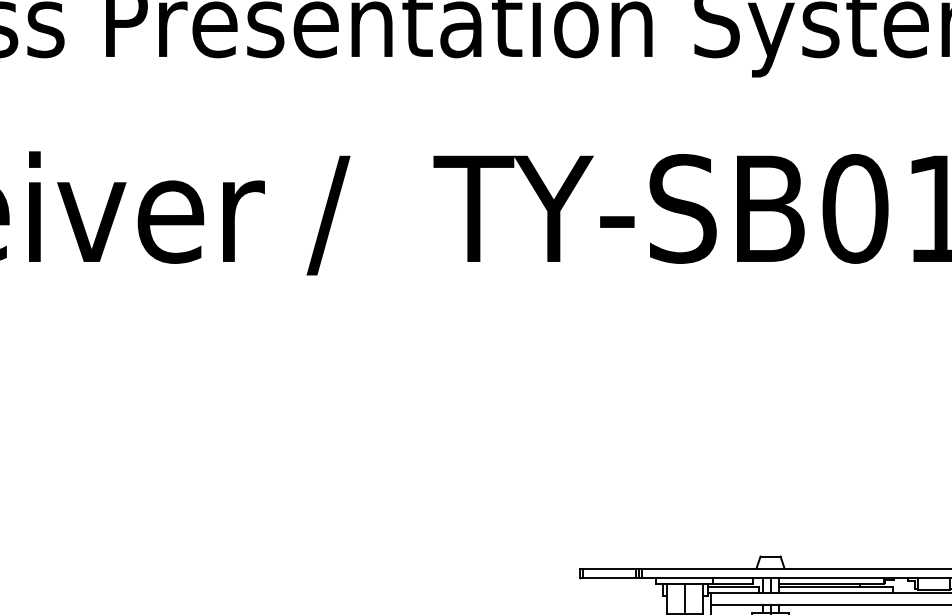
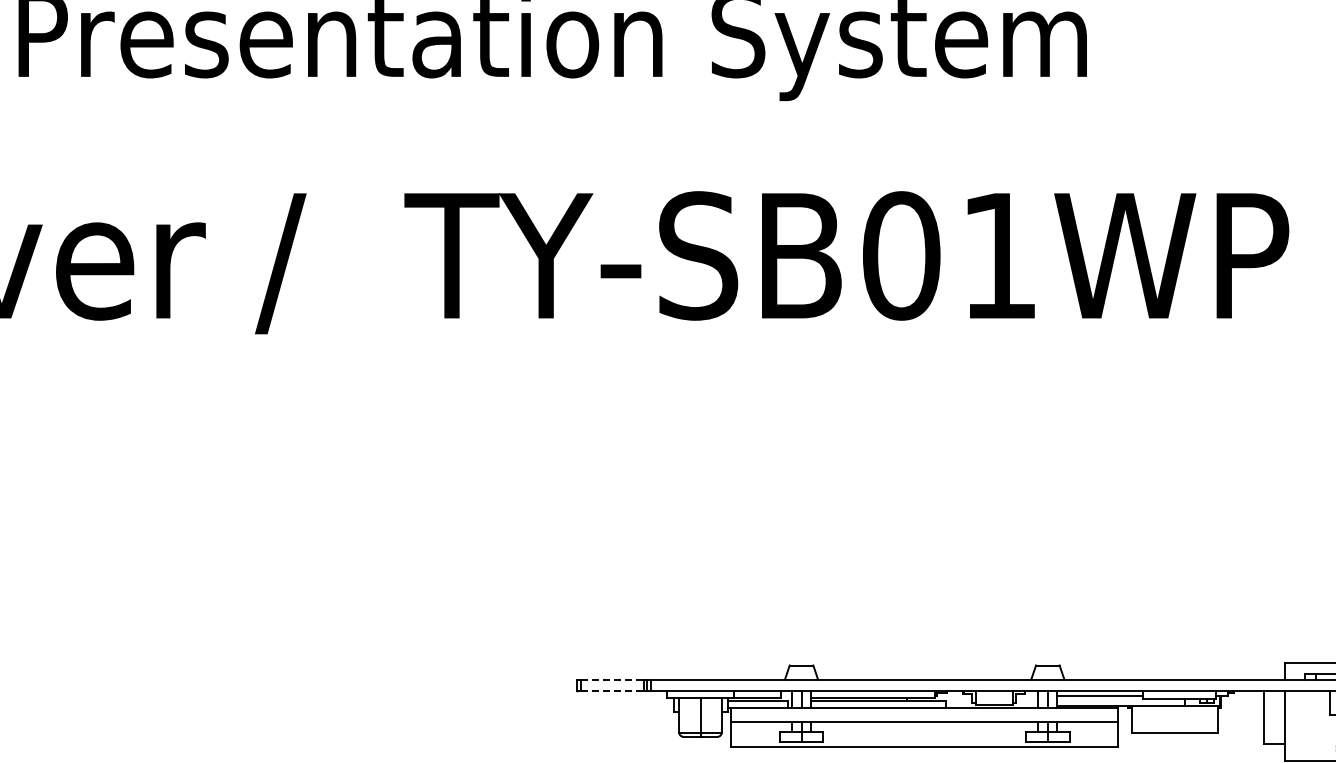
line: (610, 568) -> (612, 679), solid -> dashed
line: (610, 577) -> (612, 690), solid -> dashed

